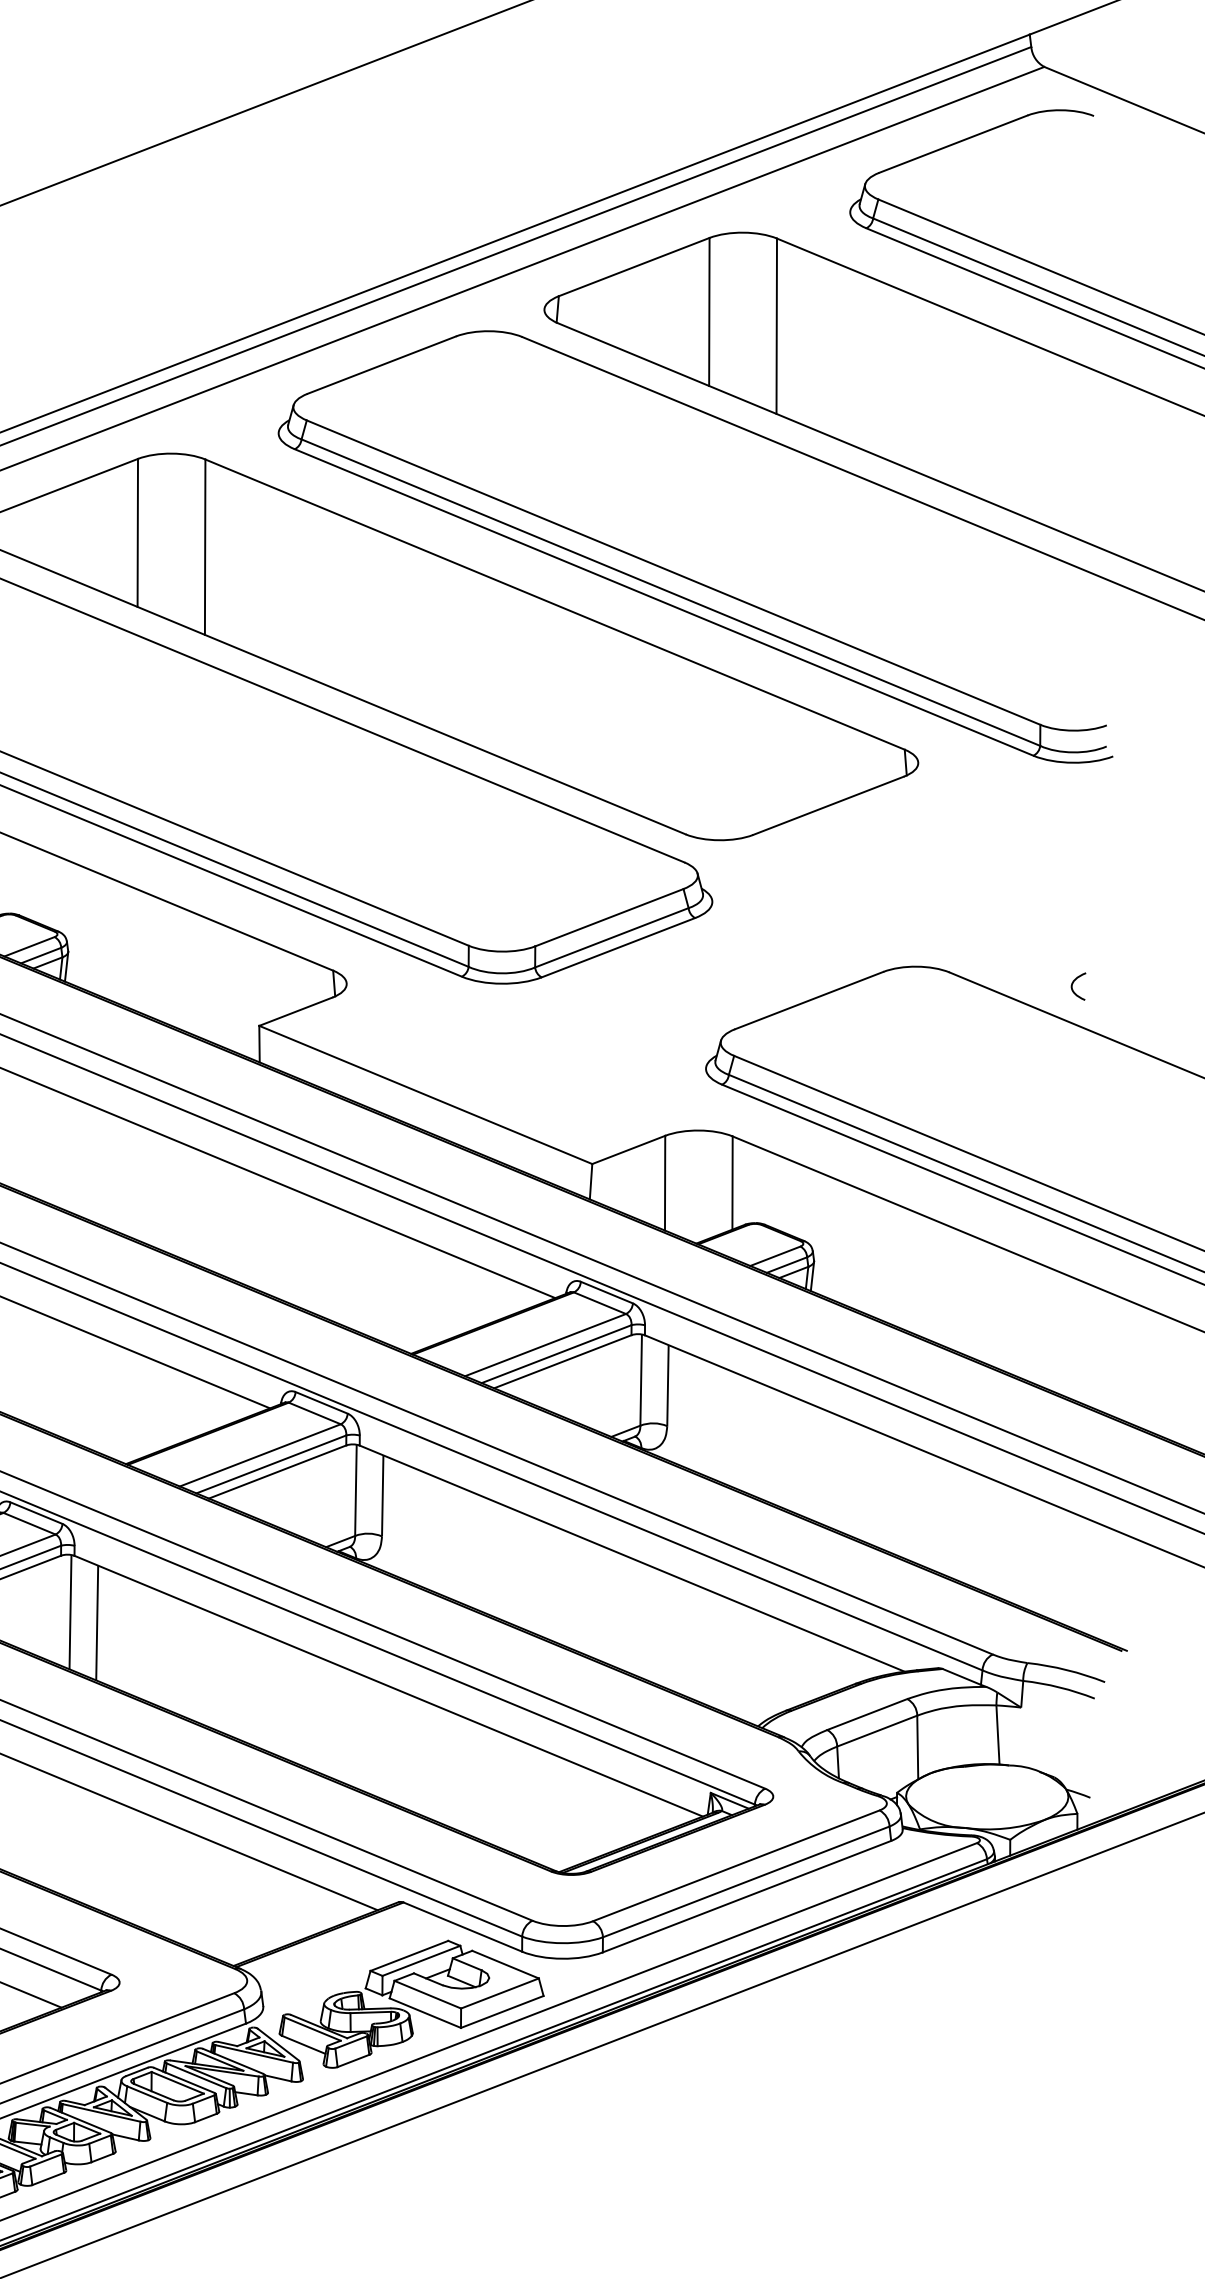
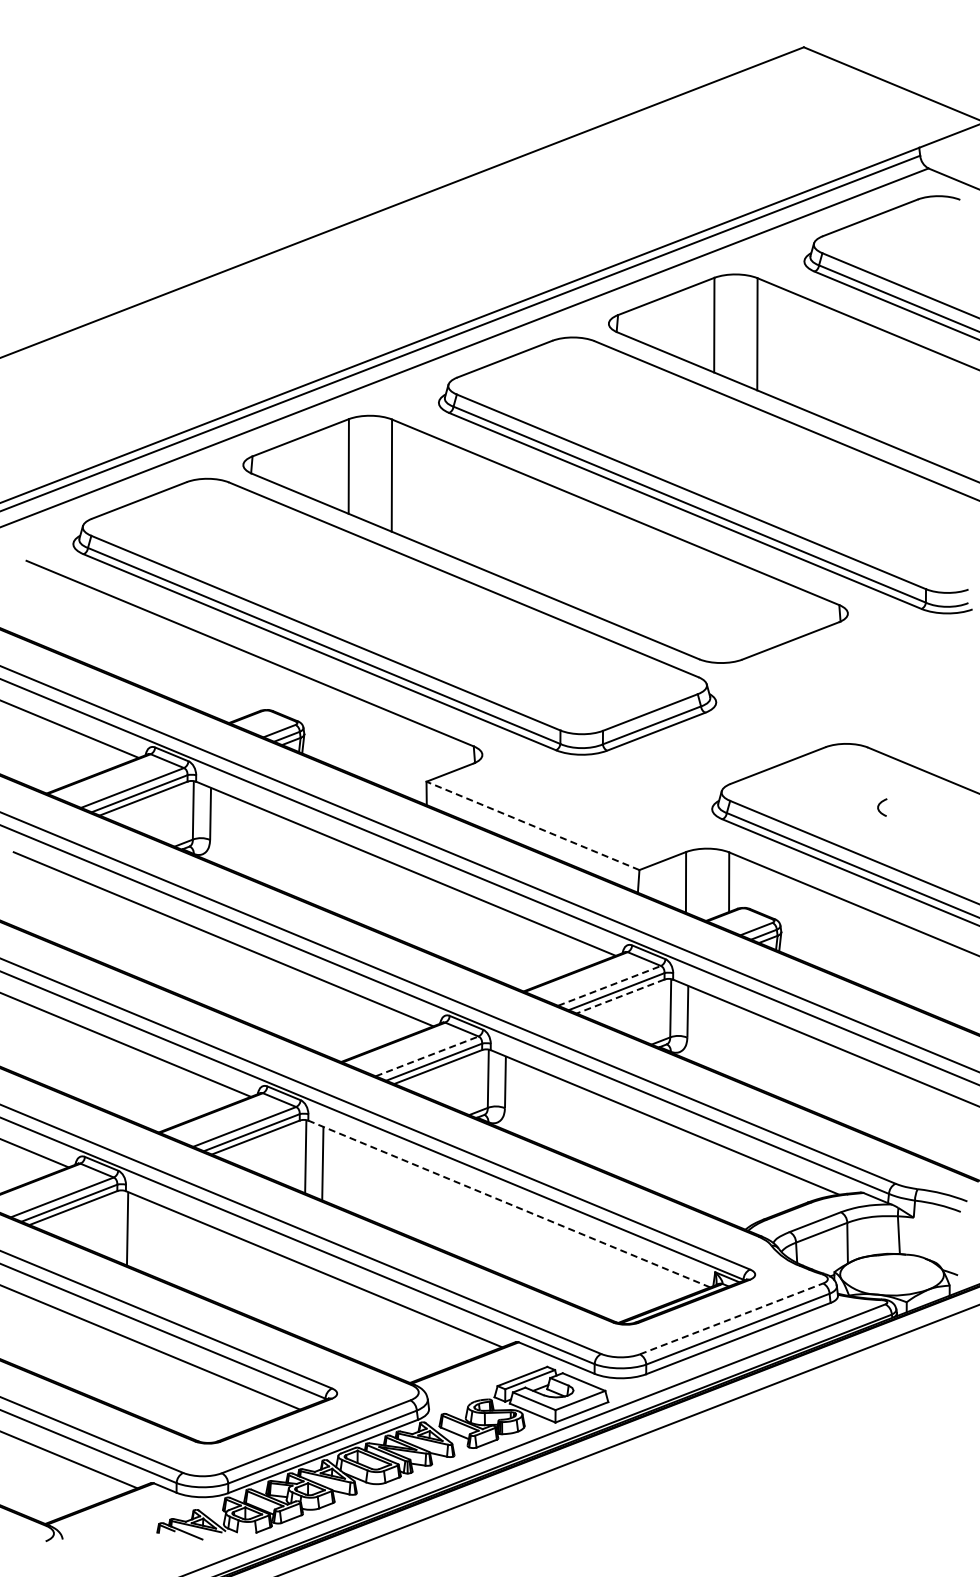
curve: (1073, 984) -> (879, 806), moved
line: (425, 1094) -> (532, 825), solid -> dashed
line: (547, 1344) -> (610, 985), solid -> dashed
line: (562, 1361) -> (620, 996), solid -> dashed
line: (260, 1455) -> (427, 1056), solid -> dashed
line: (389, 1686) -> (509, 1204), solid -> dashed
line: (737, 1865) -> (732, 1318), solid -> dashed

